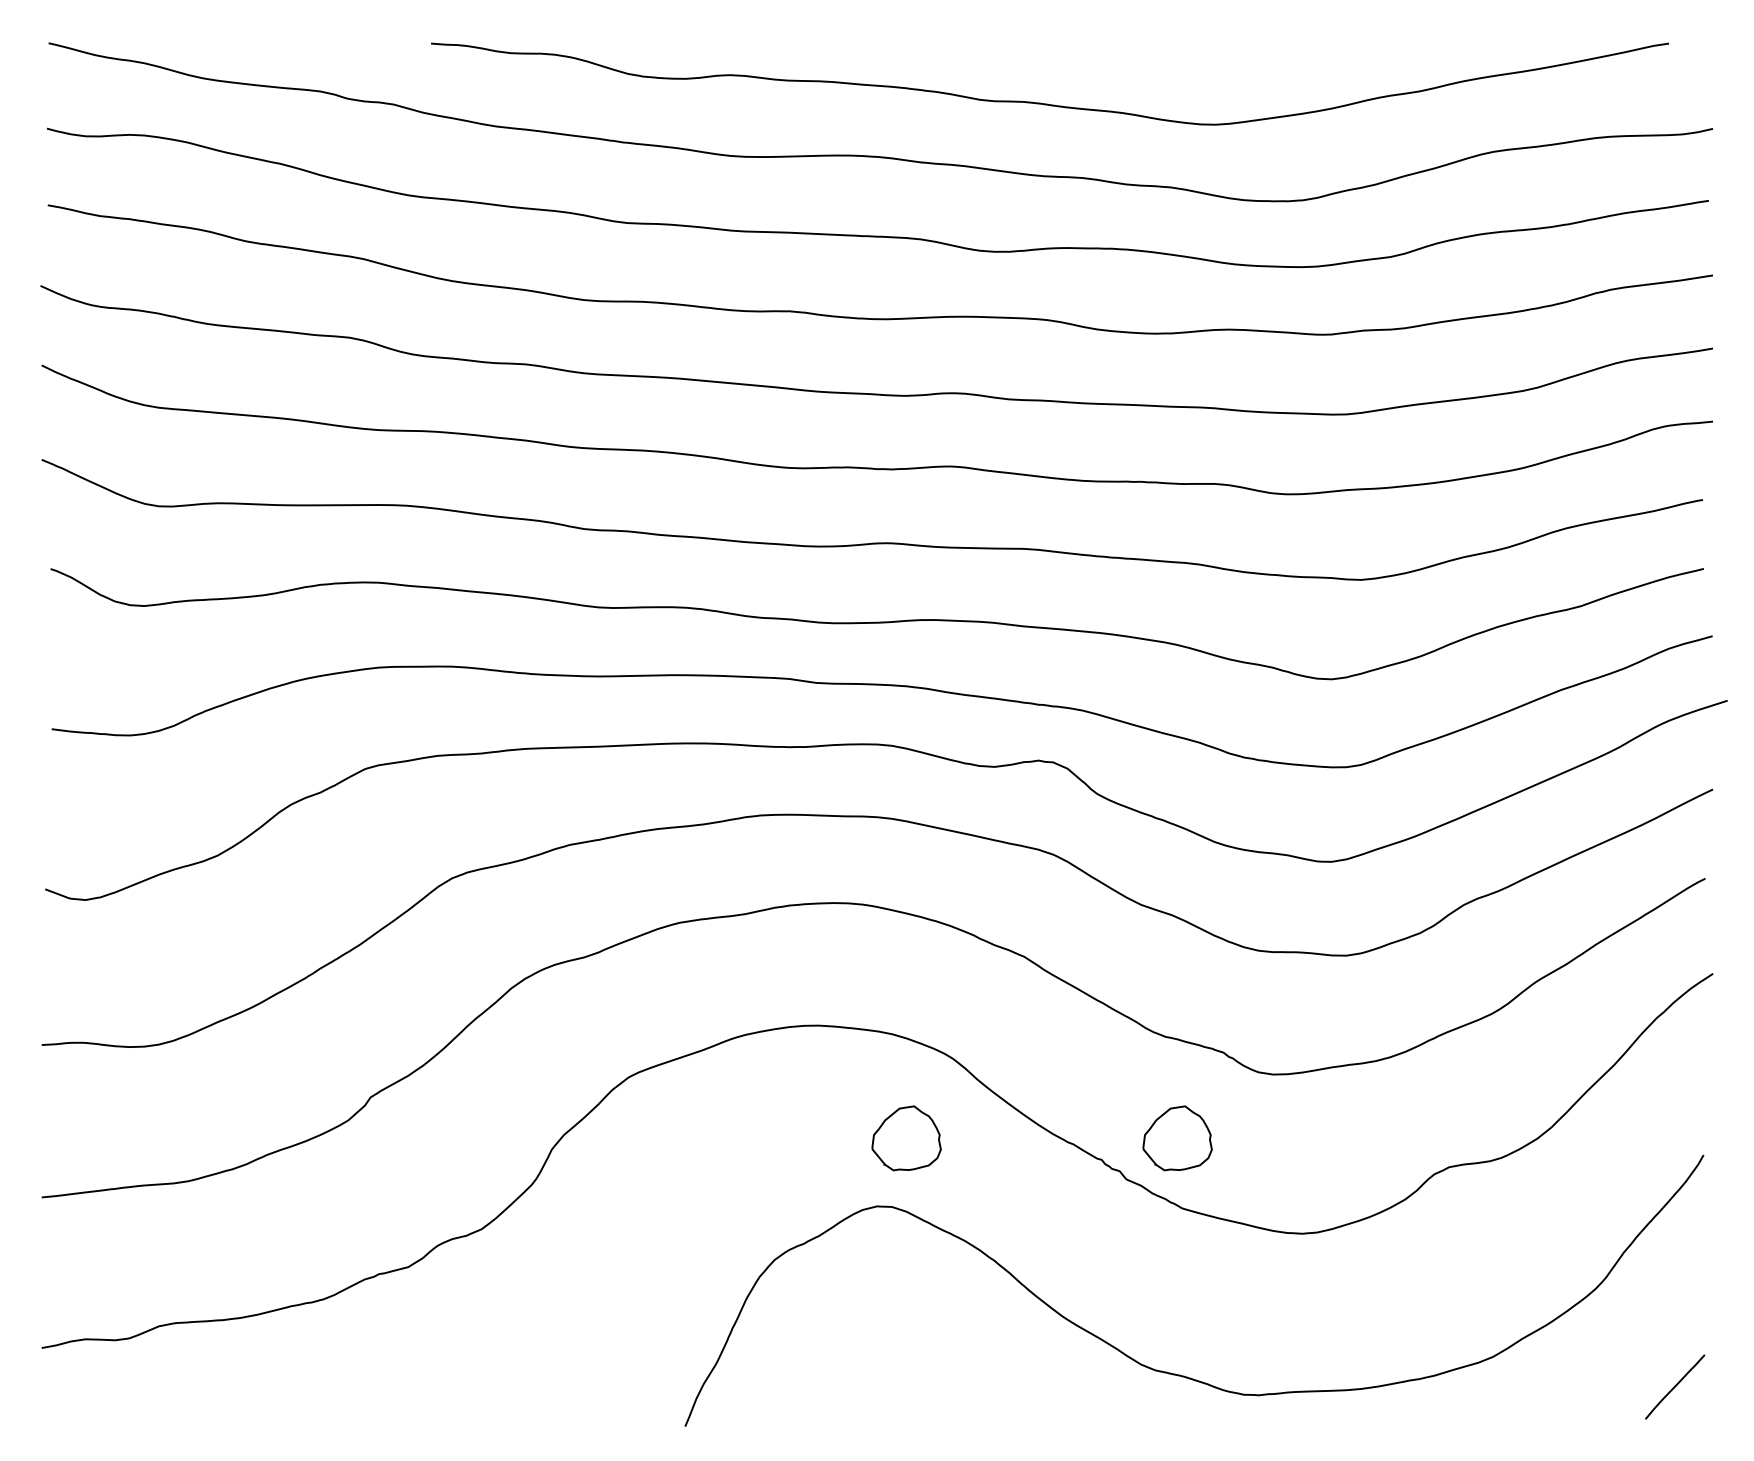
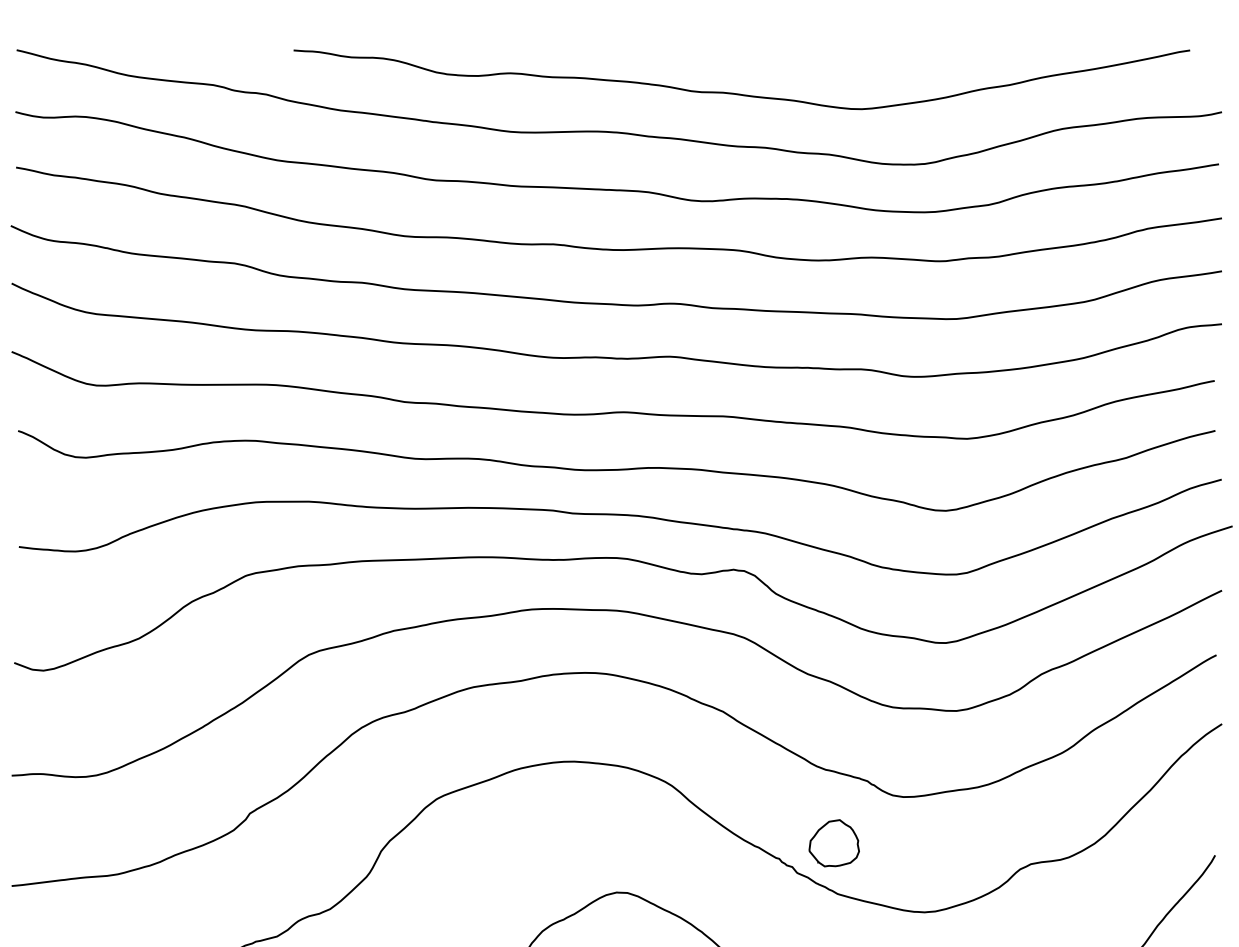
part: (906, 1138) -> (637, 843), removed

